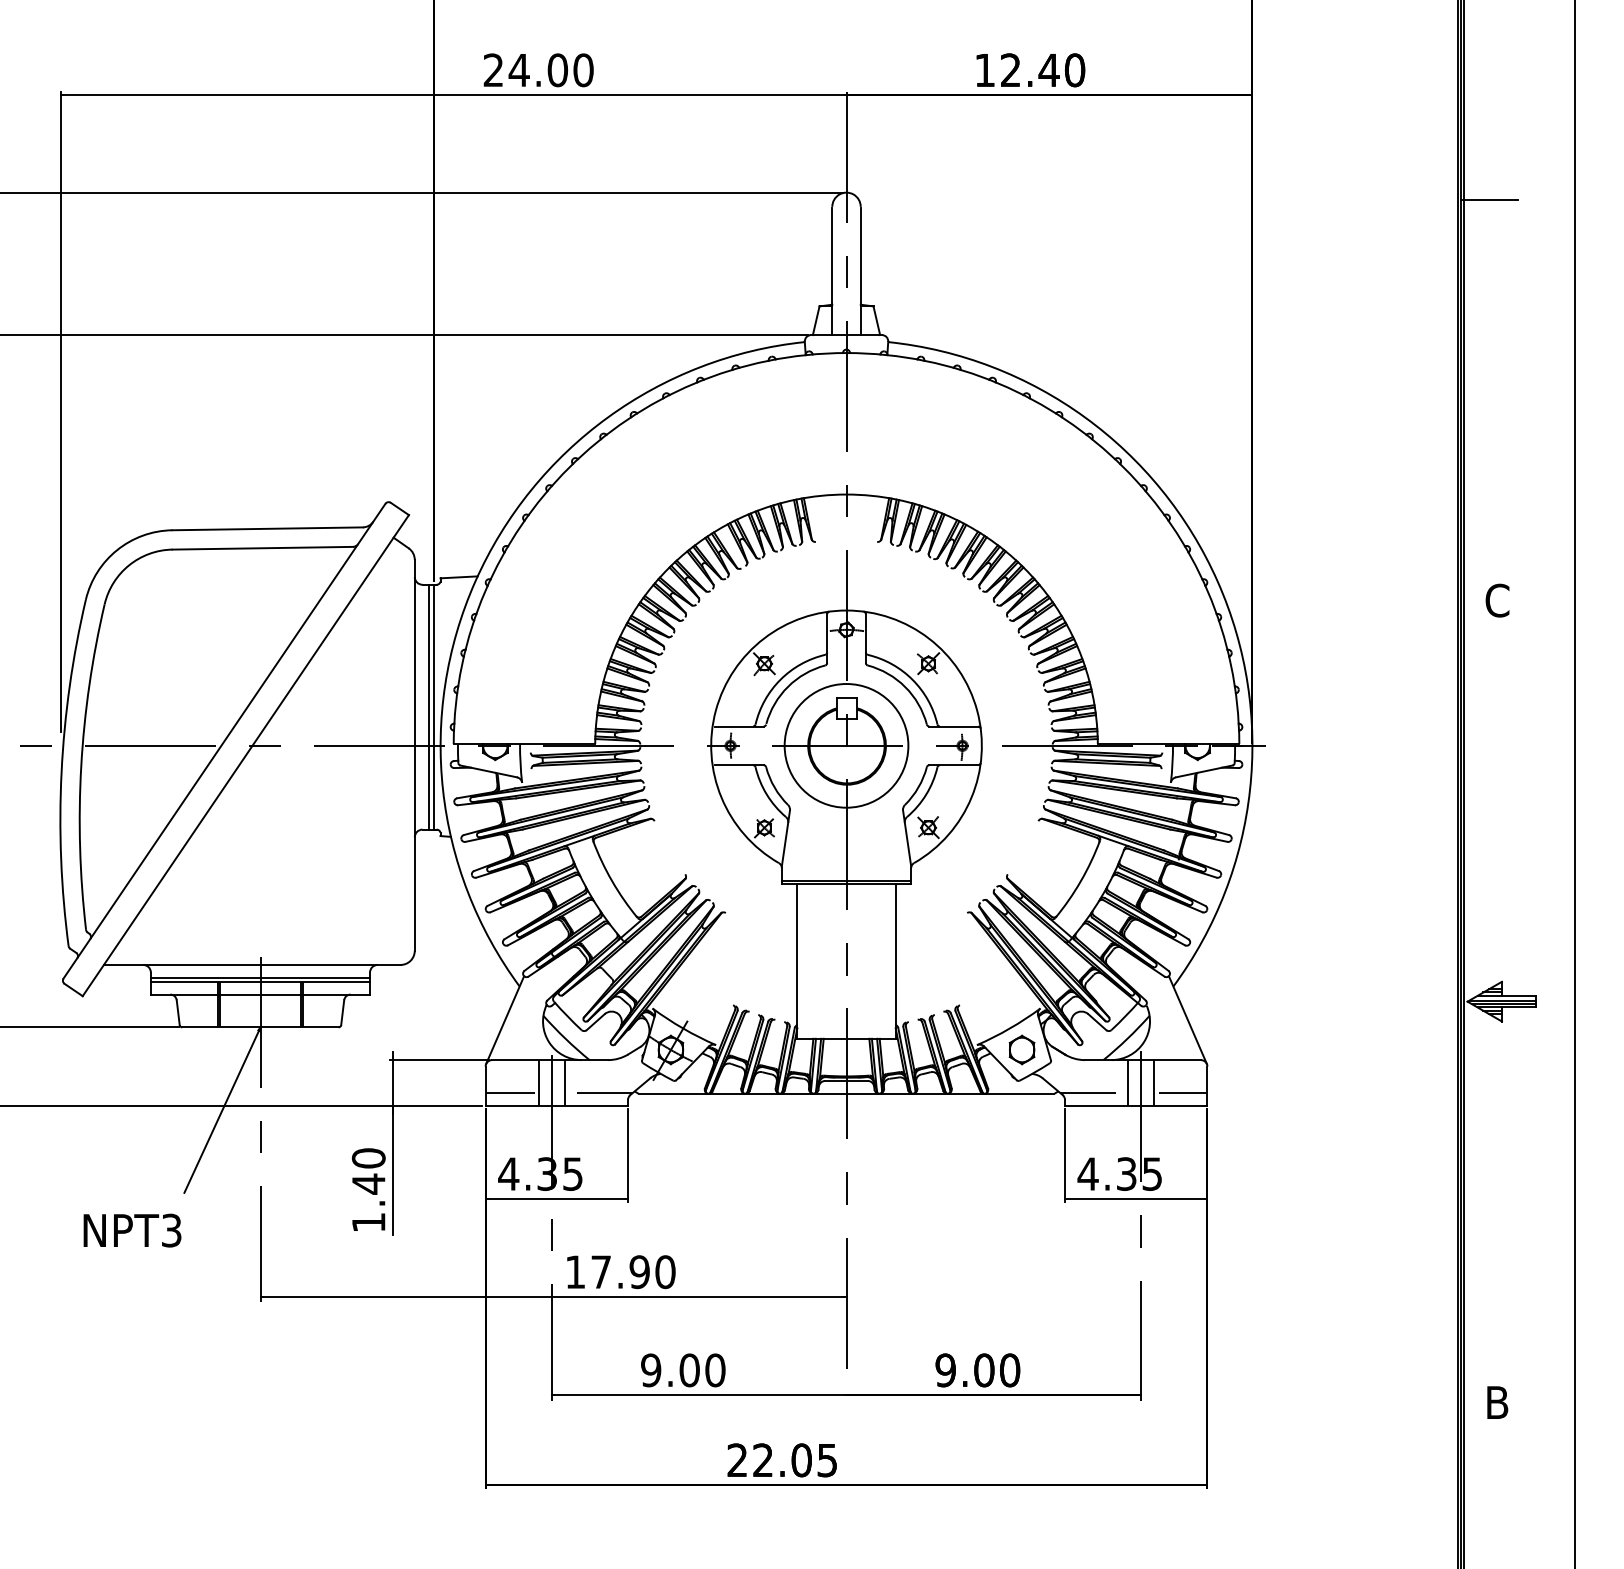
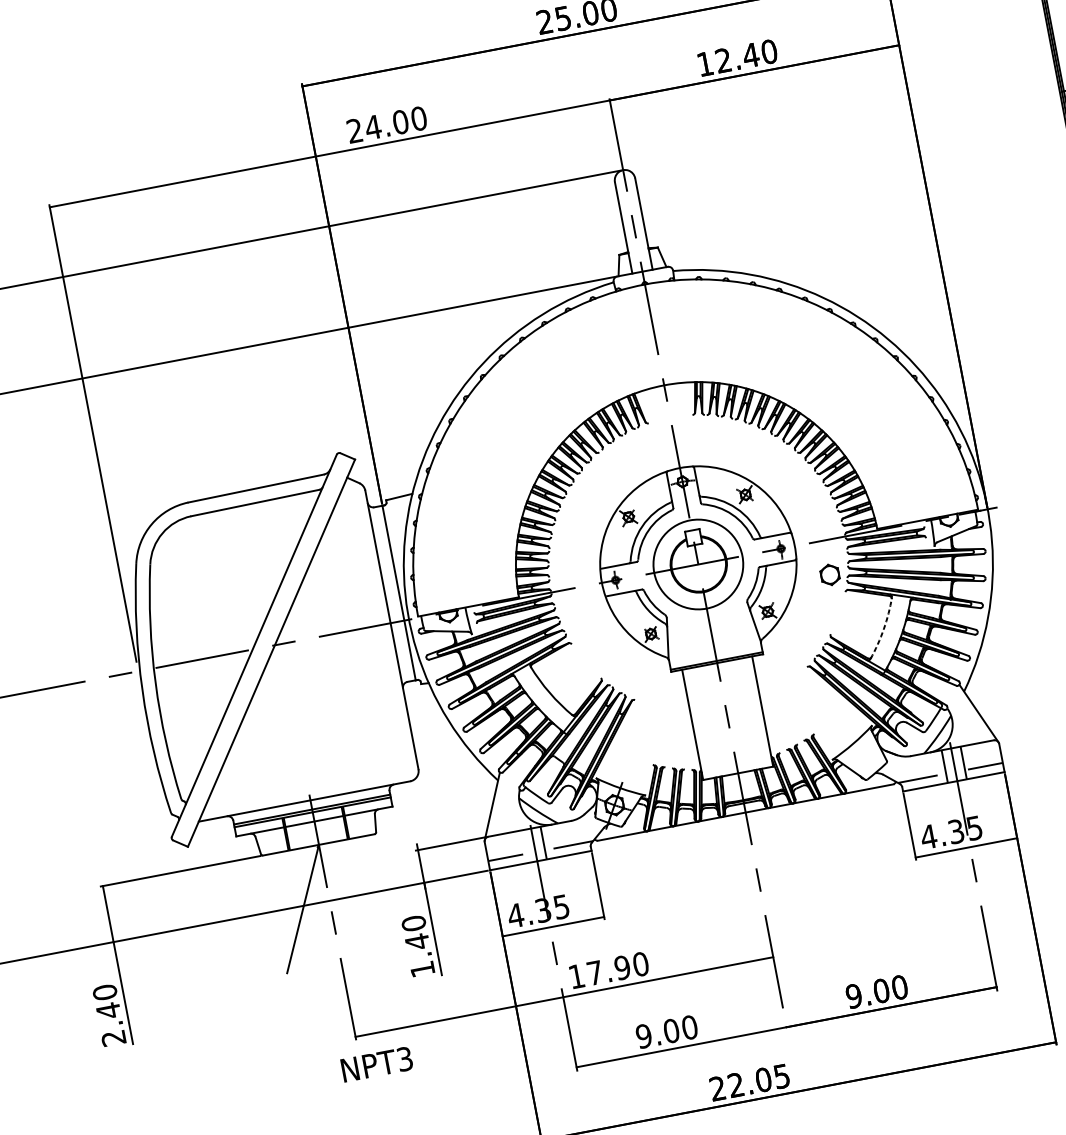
line: (429, 706) -> (395, 593), removed
arc: (1080, 881) -> (883, 629), solid -> dashed
part: (1021, 1049) -> (829, 574), moved
line: (538, 1082) -> (524, 846), removed
text: (132, 1230) -> (377, 1064), moved

